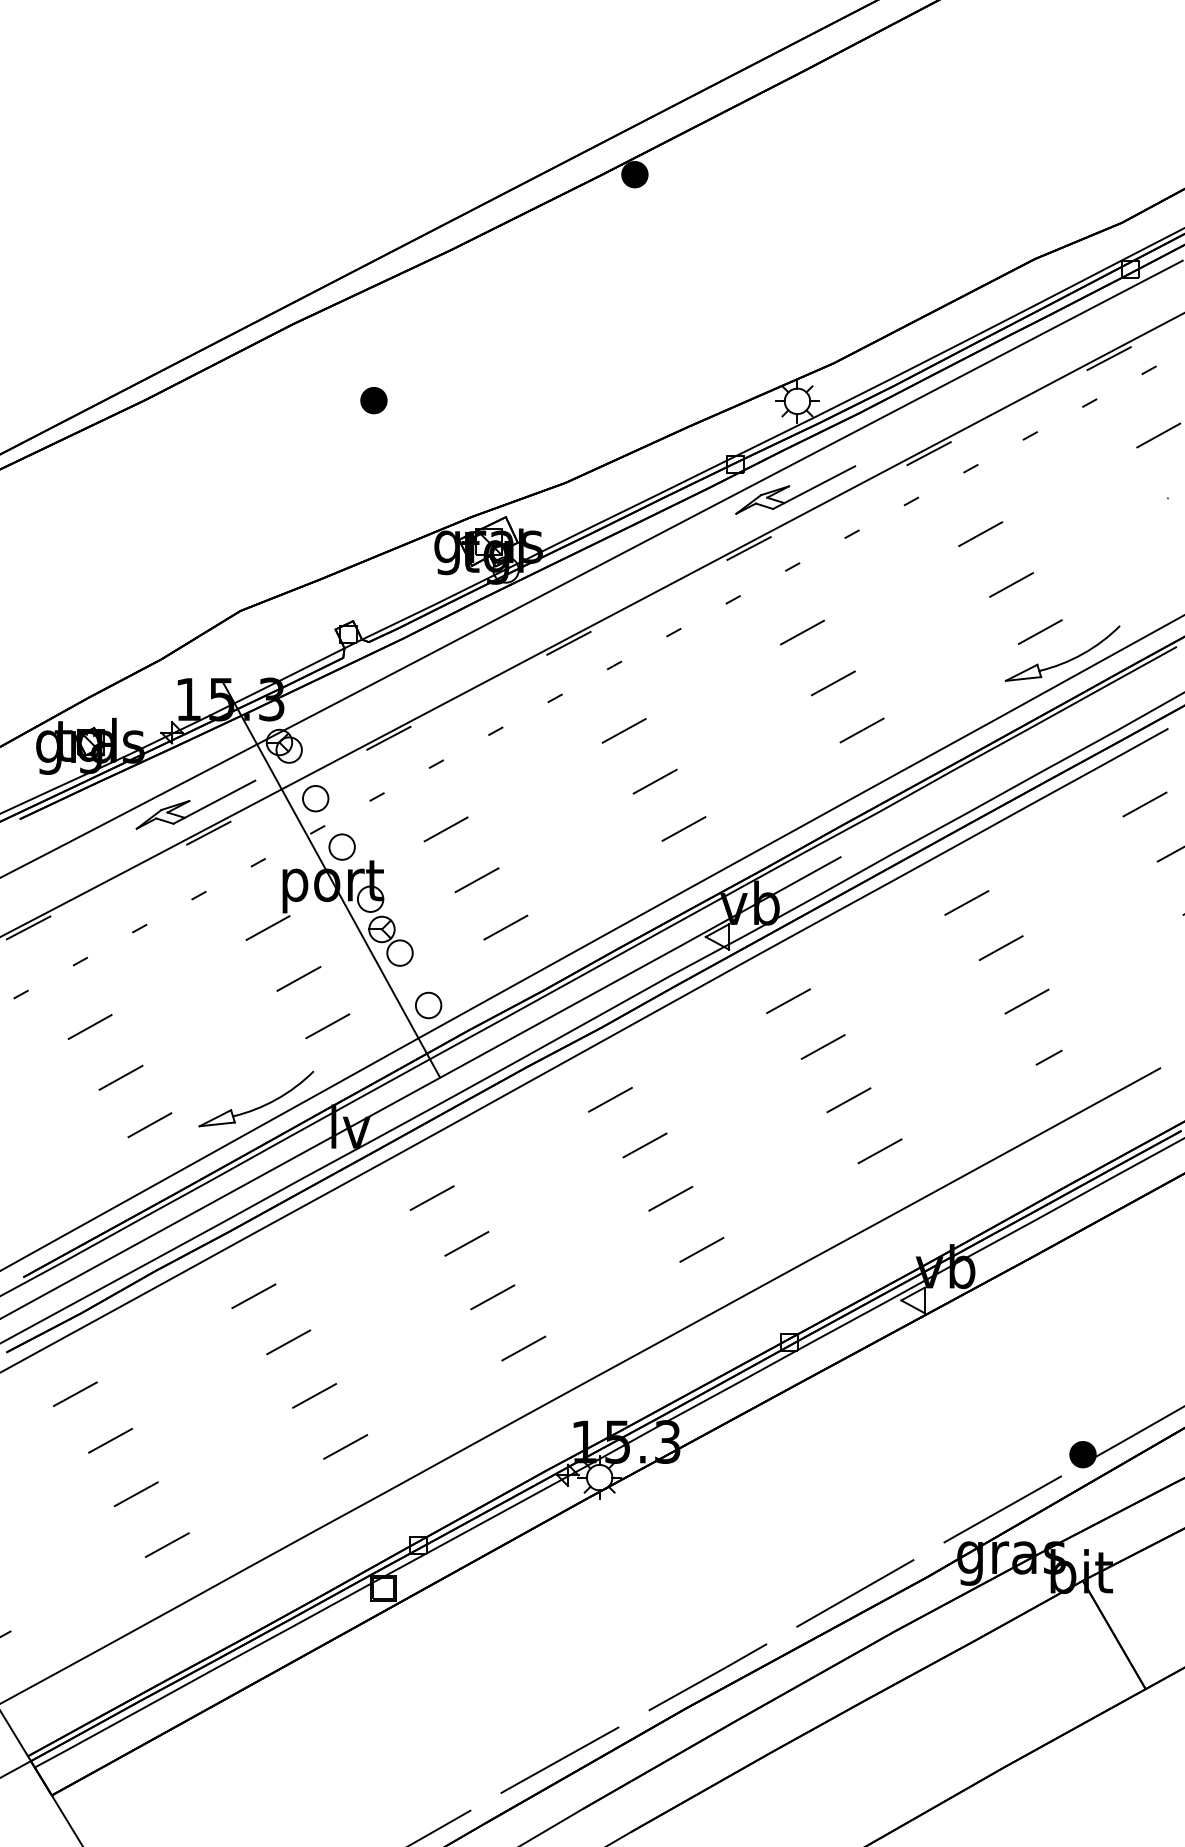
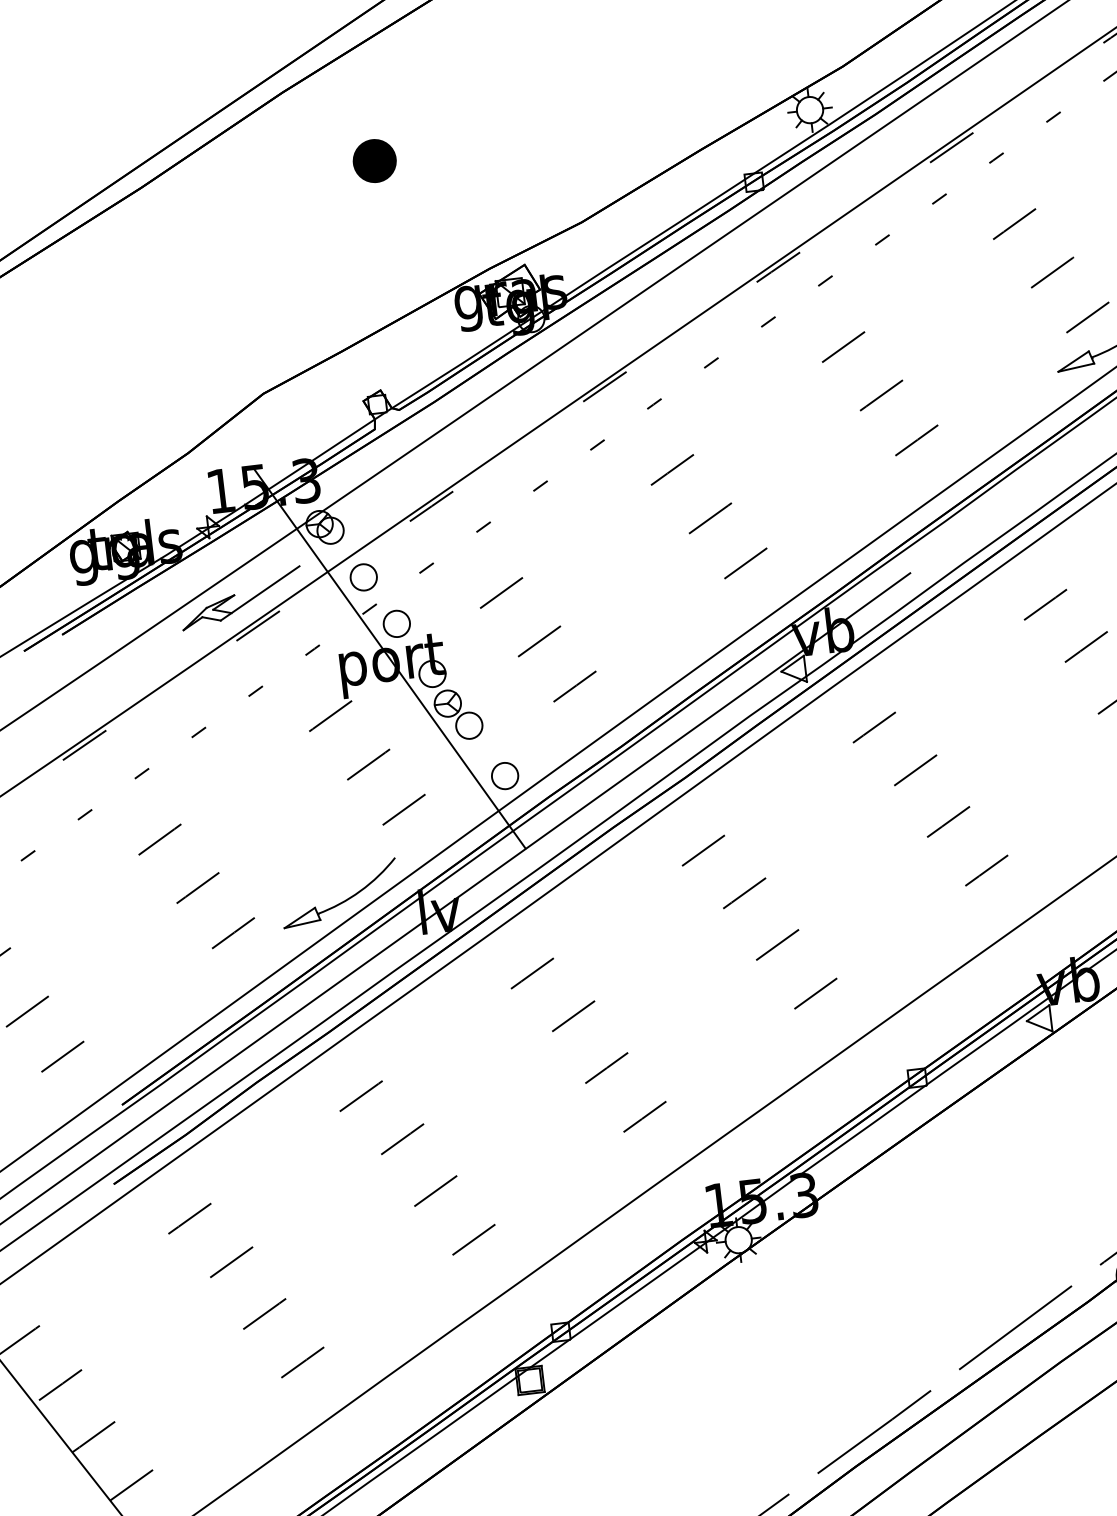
part: (373, 400) -> (374, 161), size x1.6
part: (795, 489) -> (818, 200), removed

